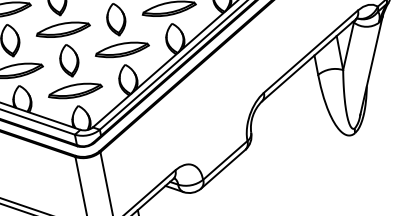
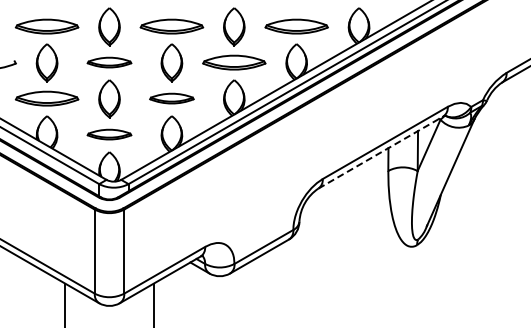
part: (63, 29) -> (109, 62), size x0.7
part: (121, 49) -> (171, 98), size x0.7
line: (309, 60) -> (381, 152), solid -> dashed
part: (75, 90) -> (109, 134), size x0.7

